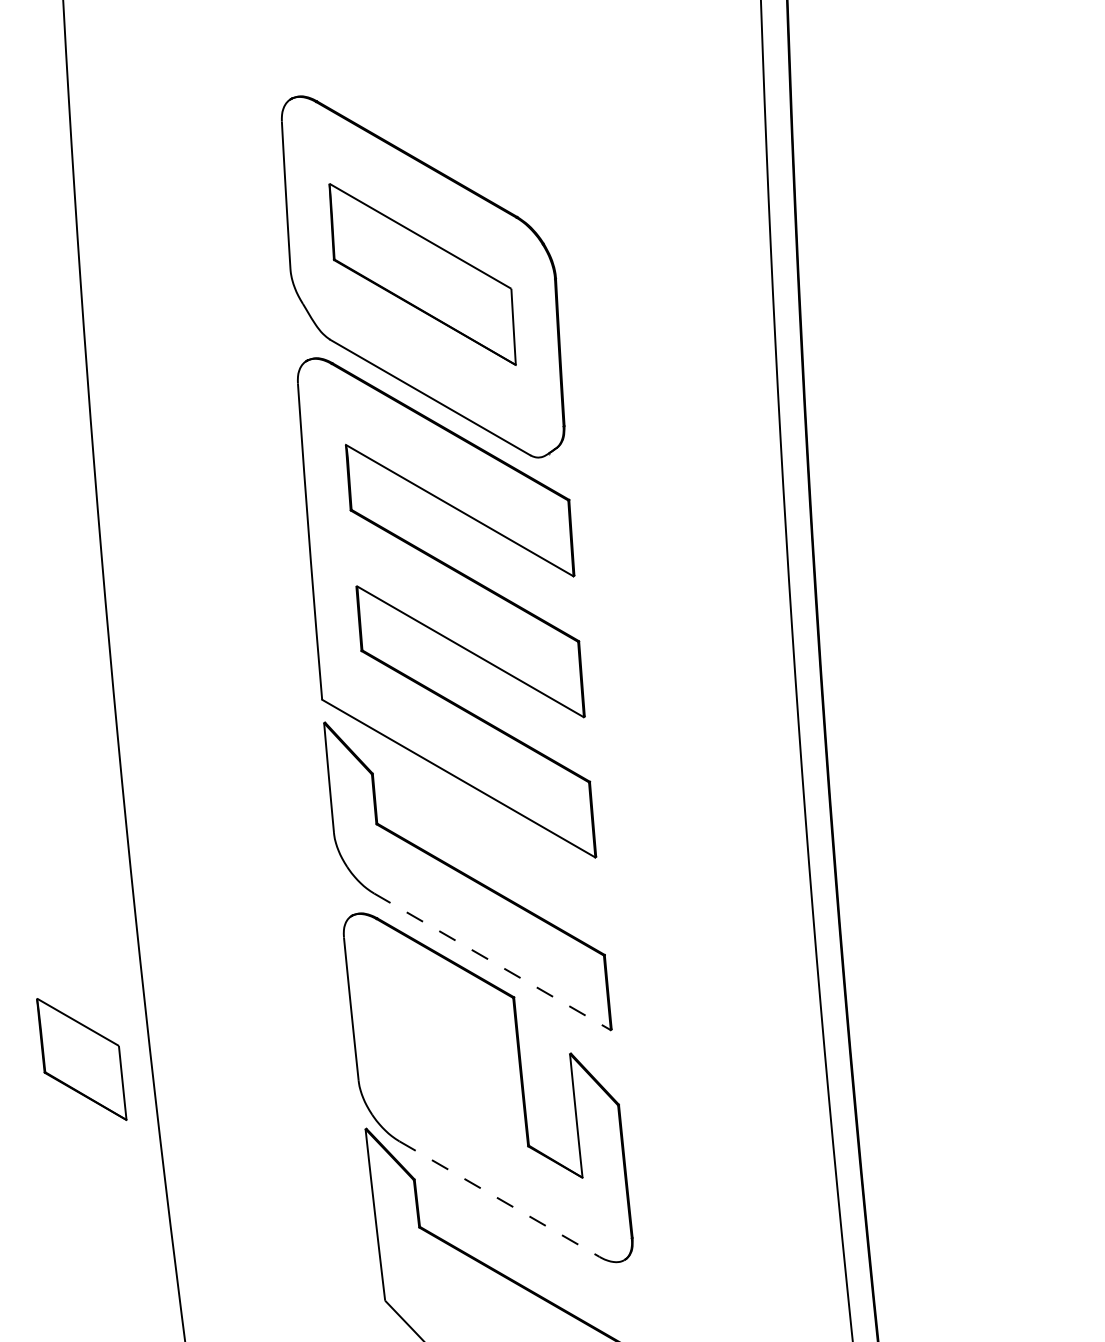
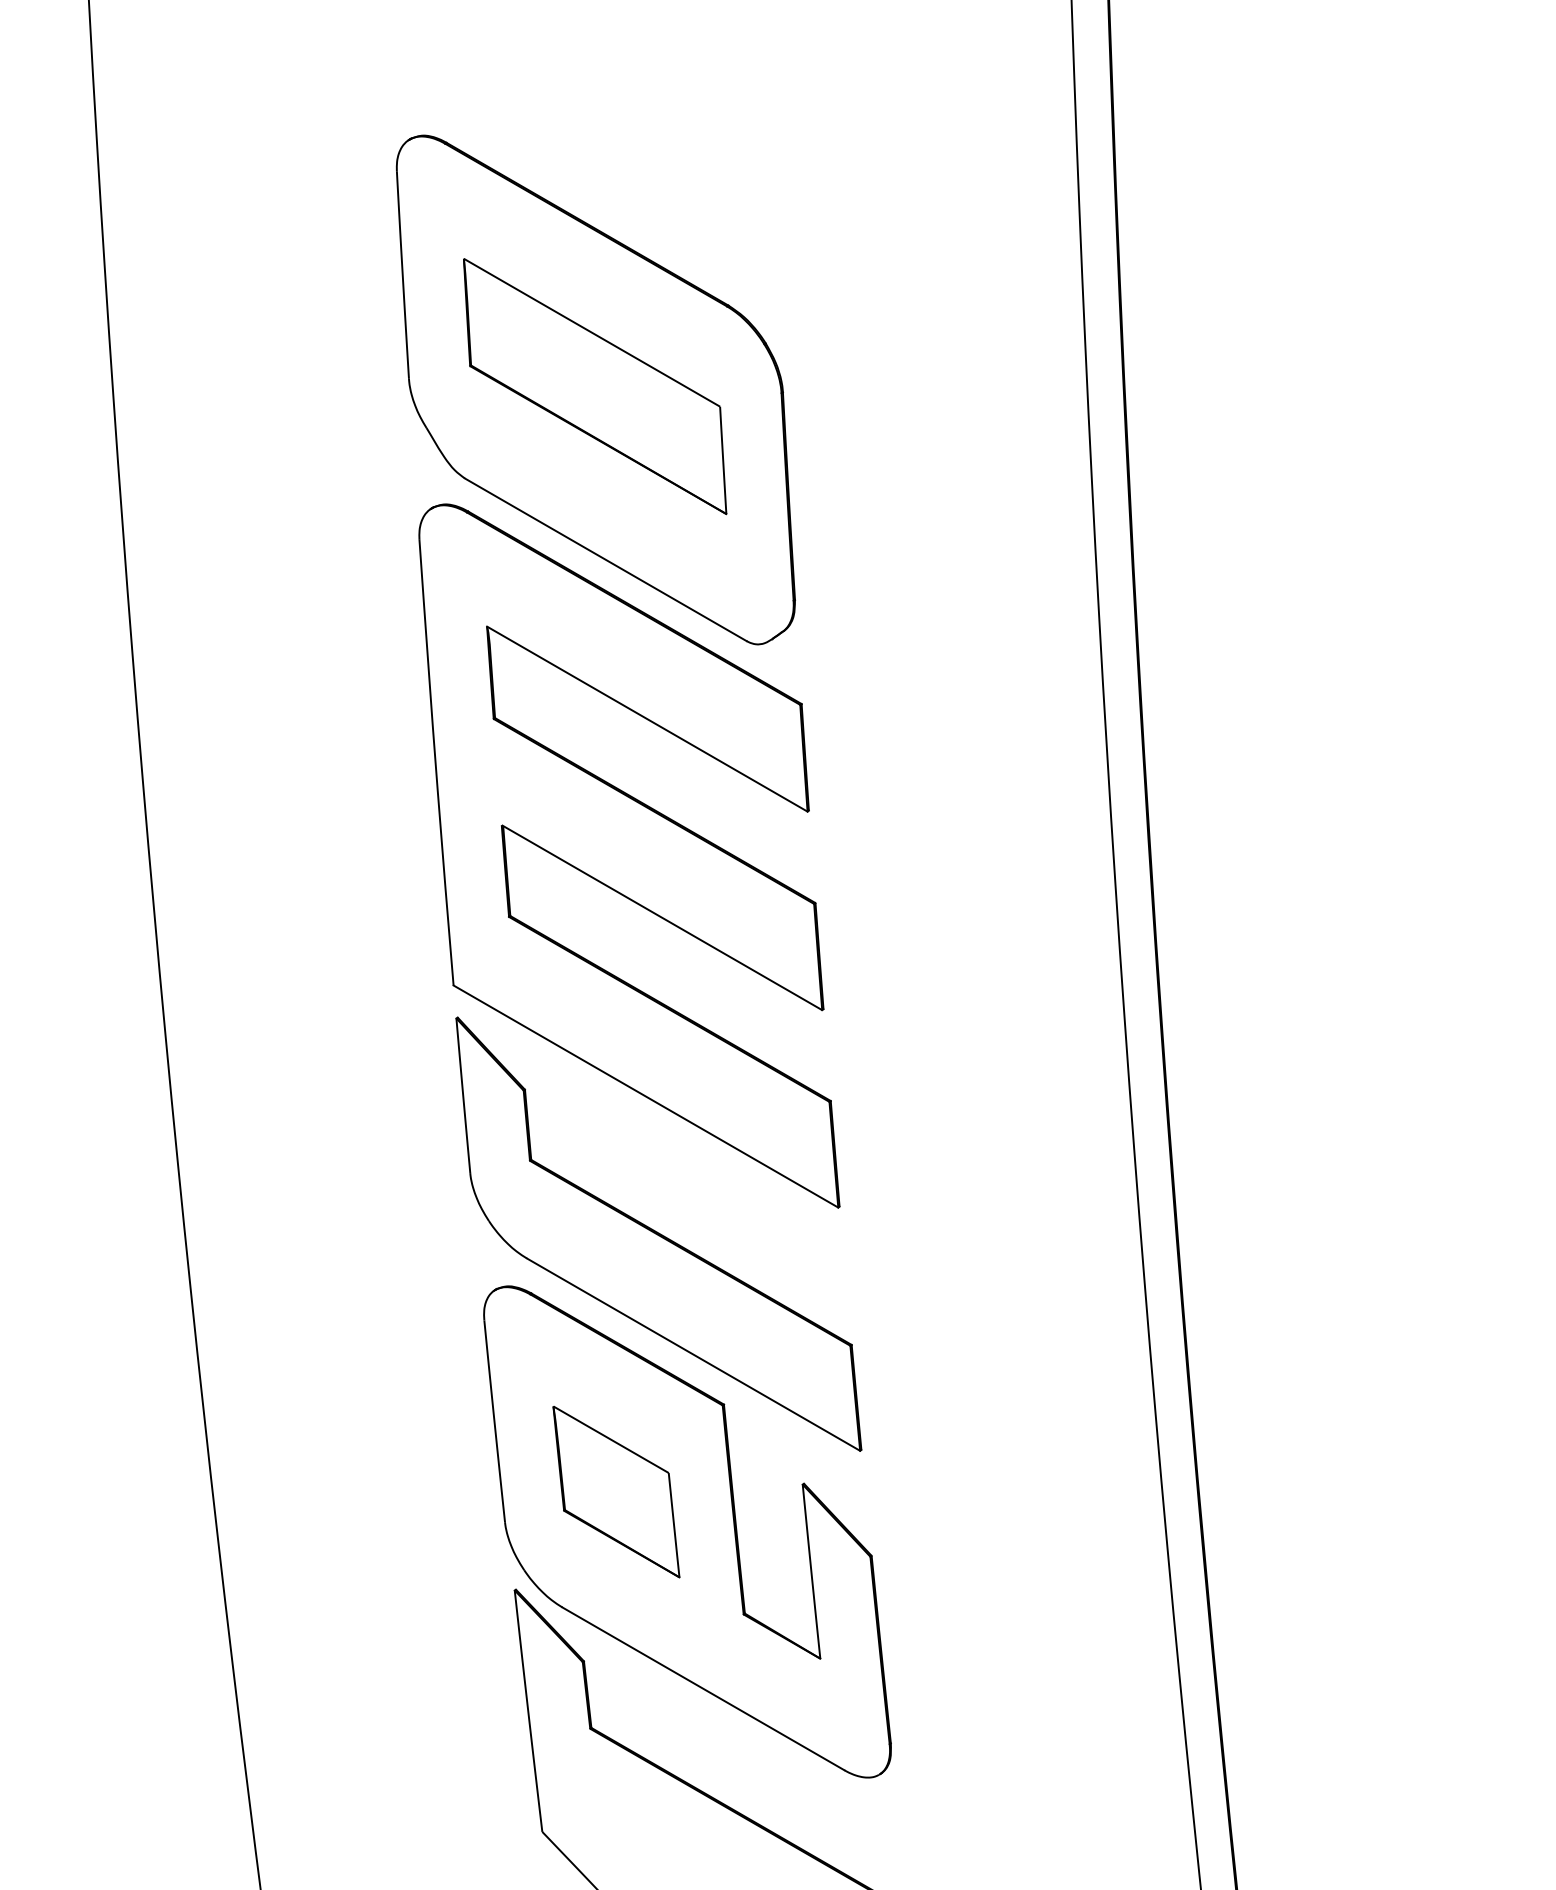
line: (492, 961) -> (693, 1354), dashed -> solid
part: (81, 1059) -> (616, 1492), moved
line: (499, 1199) -> (703, 1689), dashed -> solid

